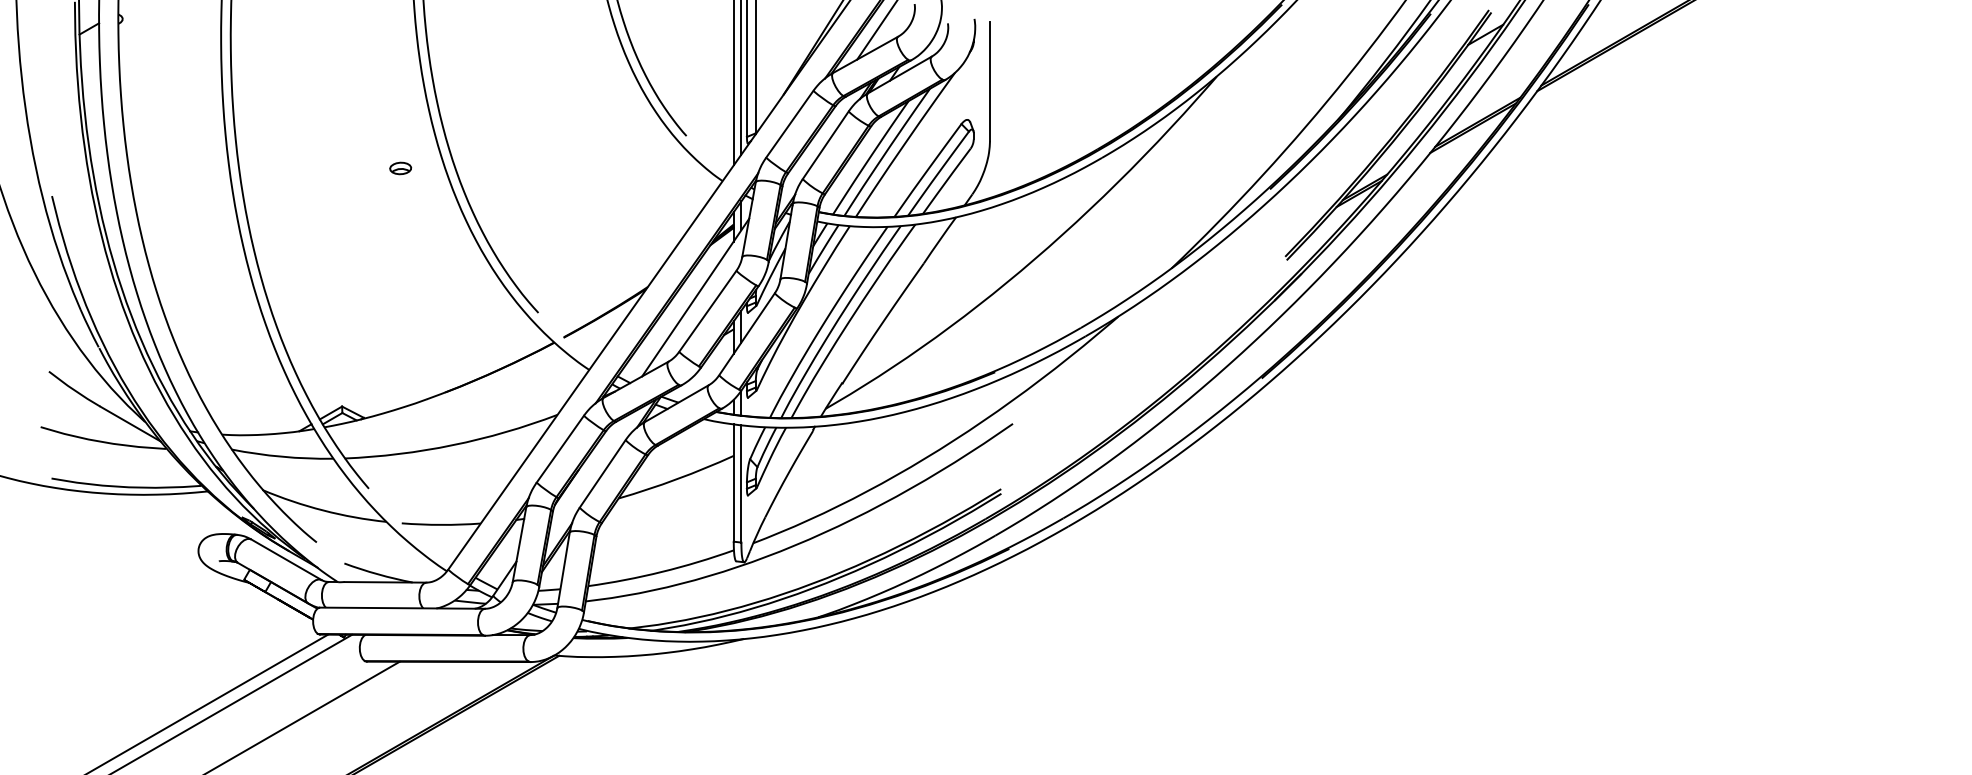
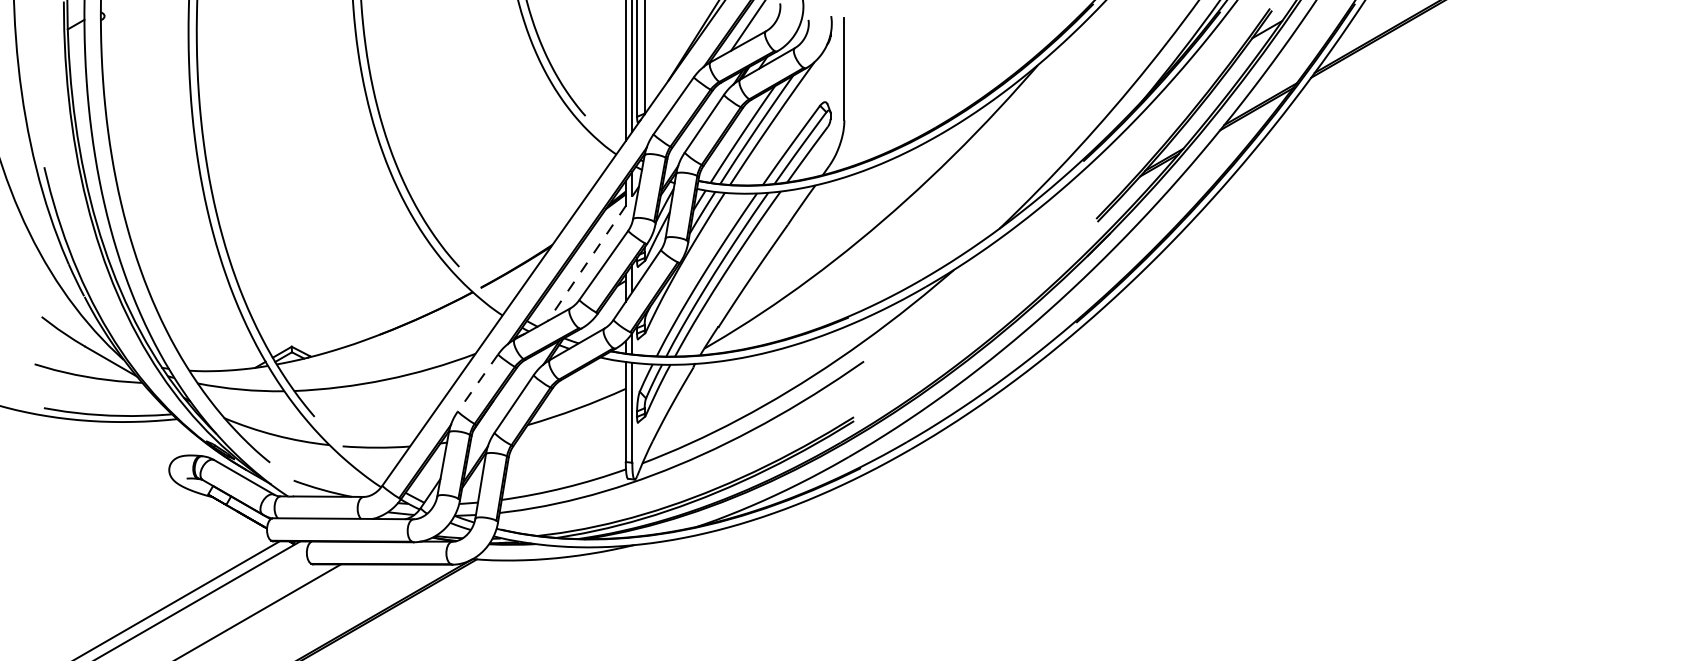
part: (400, 168) -> (341, 143), removed
line: (695, 298) -> (593, 254), solid -> dashed
line: (560, 449) -> (478, 383), solid -> dashed

